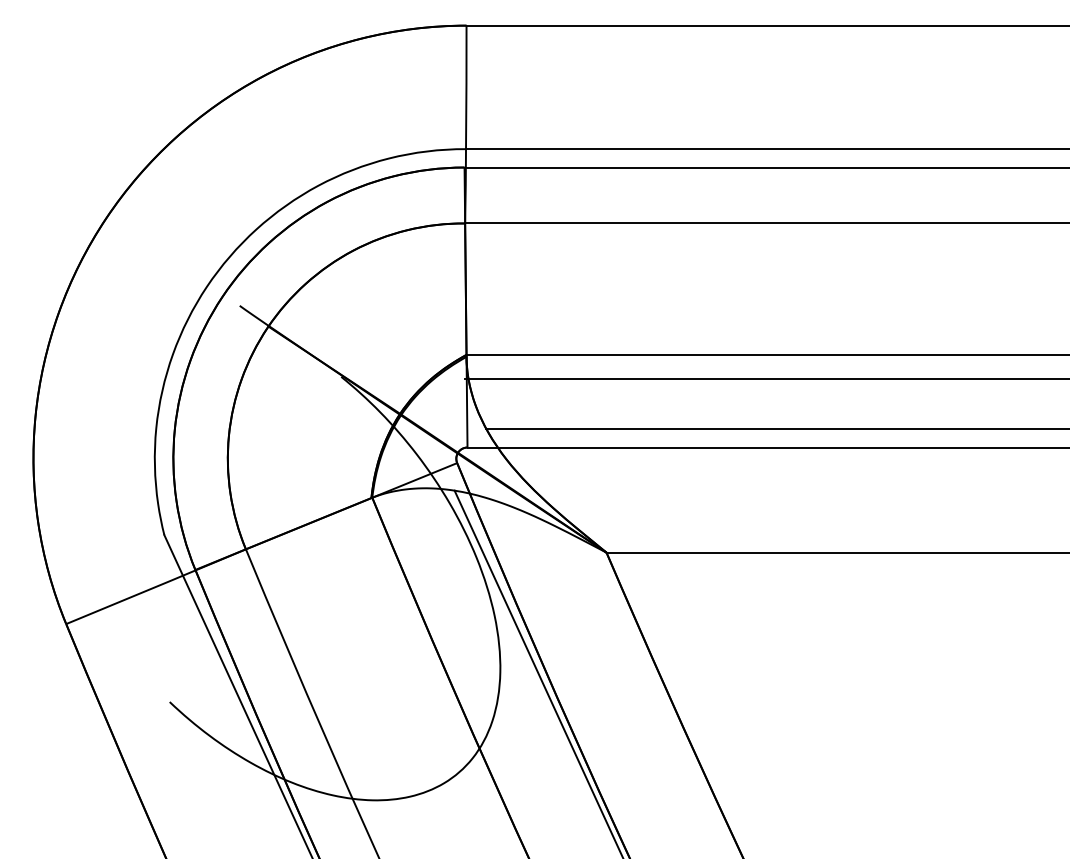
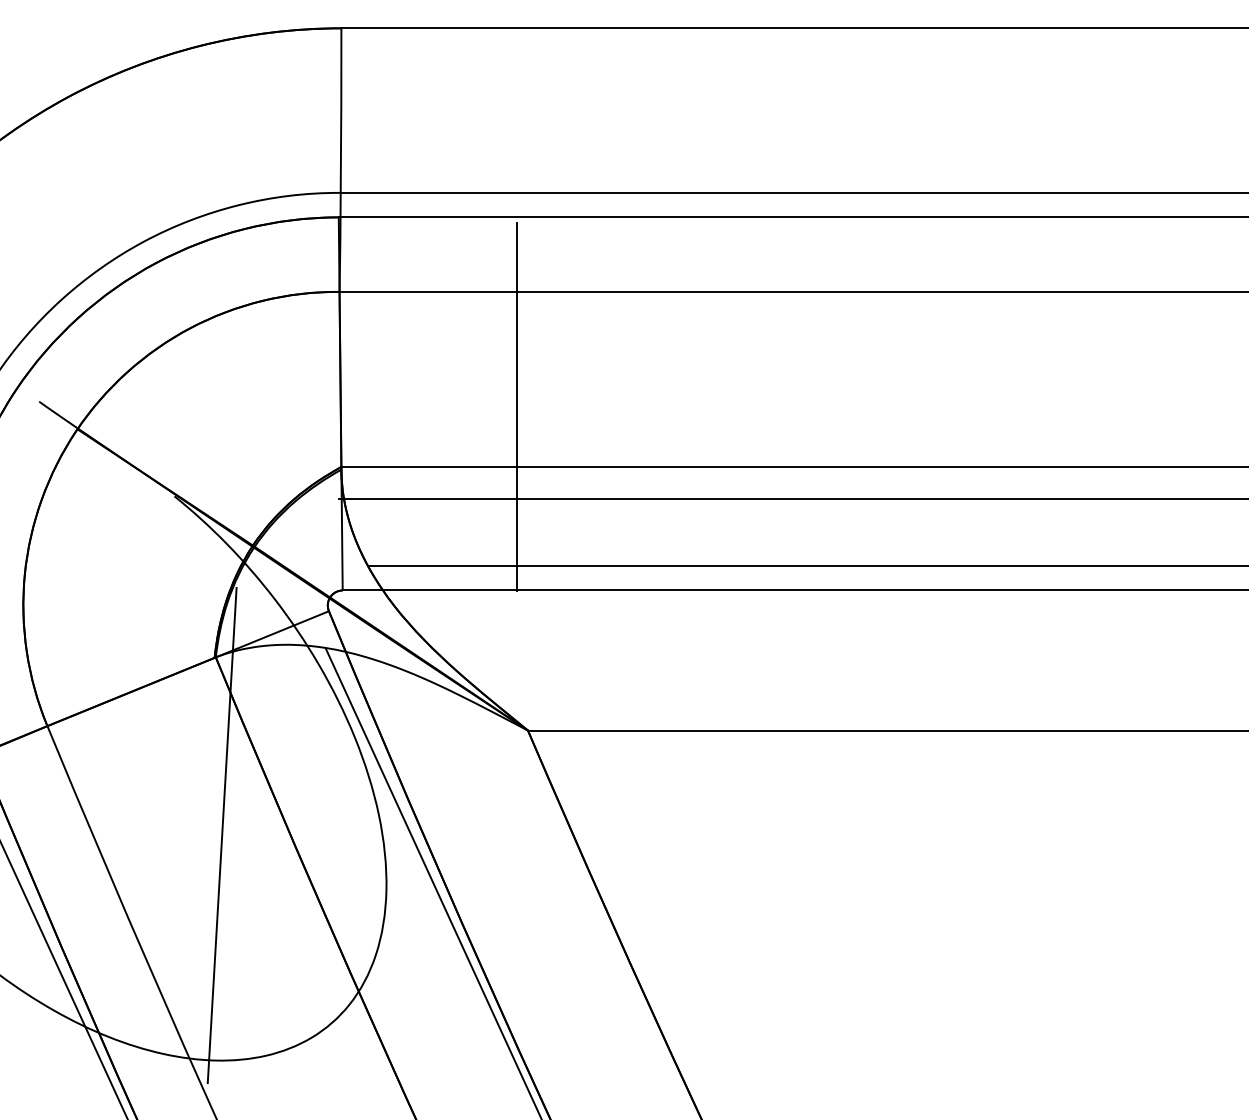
line: (598, 309) -> (517, 406), added
line: (376, 631) -> (221, 835), added

